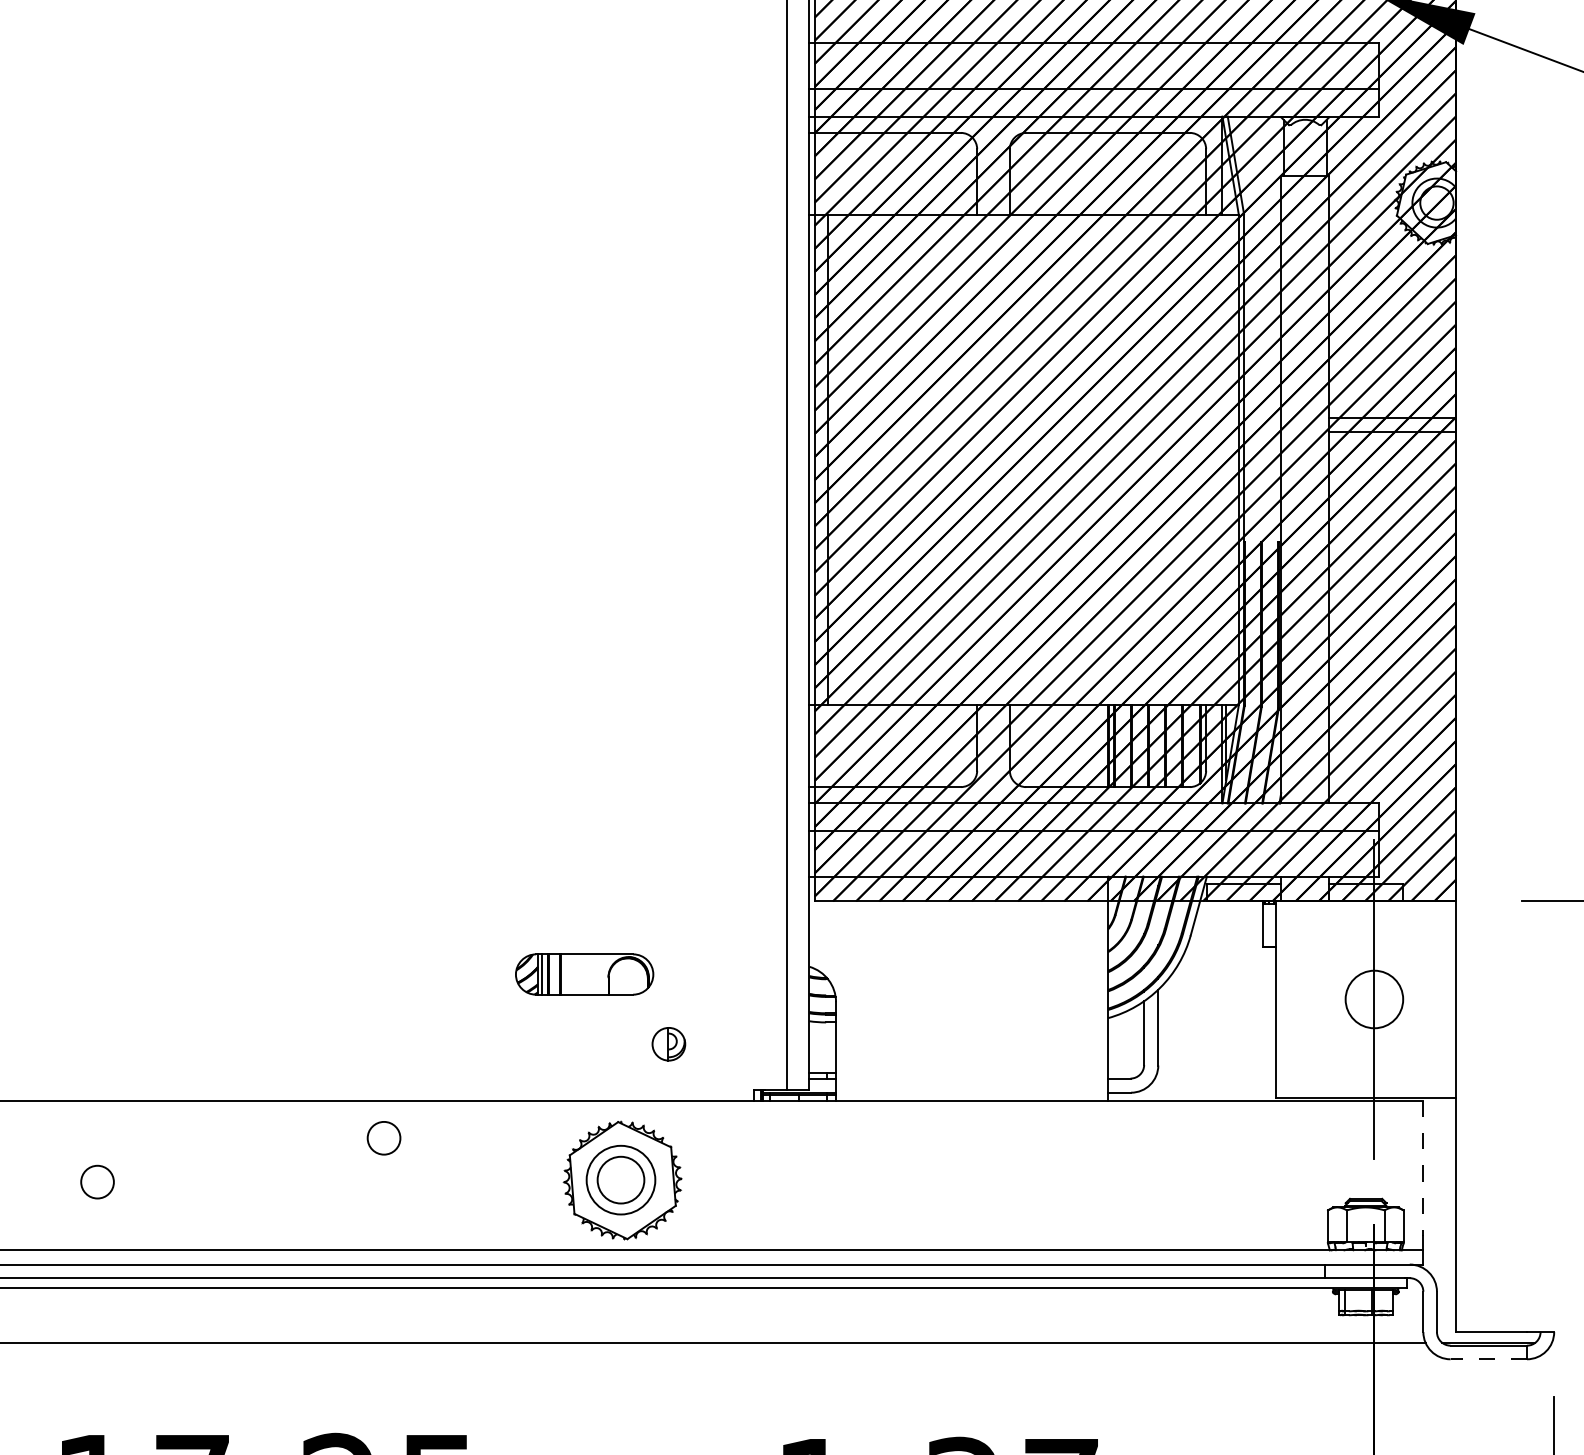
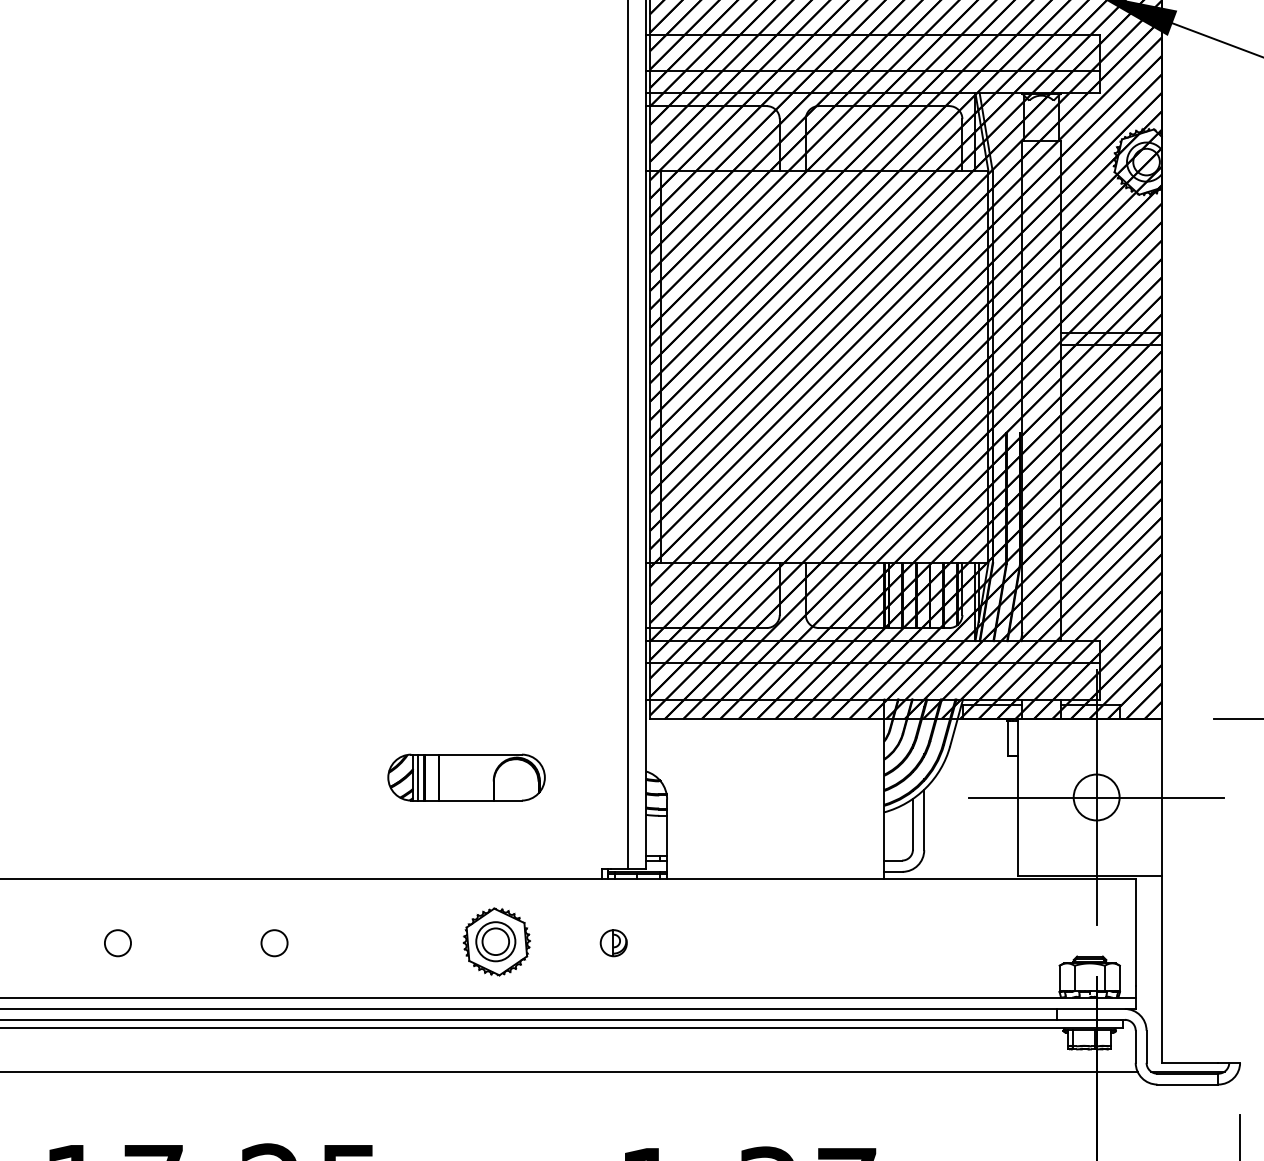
part: (584, 974) -> (466, 777), size x1.43
line: (1374, 999) -> (1096, 797), added
part: (668, 1044) -> (613, 943), moved
circle: (384, 1138) -> (274, 943), moved
line: (1423, 1168) -> (1135, 932), dashed -> solid
part: (622, 1179) -> (496, 941), size x0.71
circle: (96, 1182) -> (117, 943), moved
line: (1488, 1359) -> (1187, 1084), dashed -> solid

